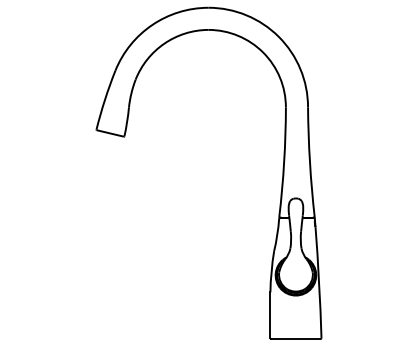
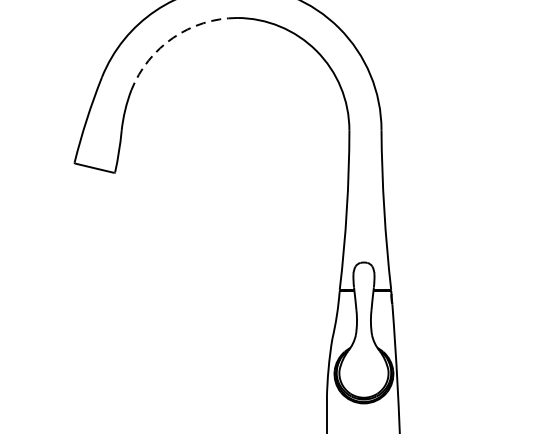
arc: (164, 43) -> (173, 37), solid -> dashed

